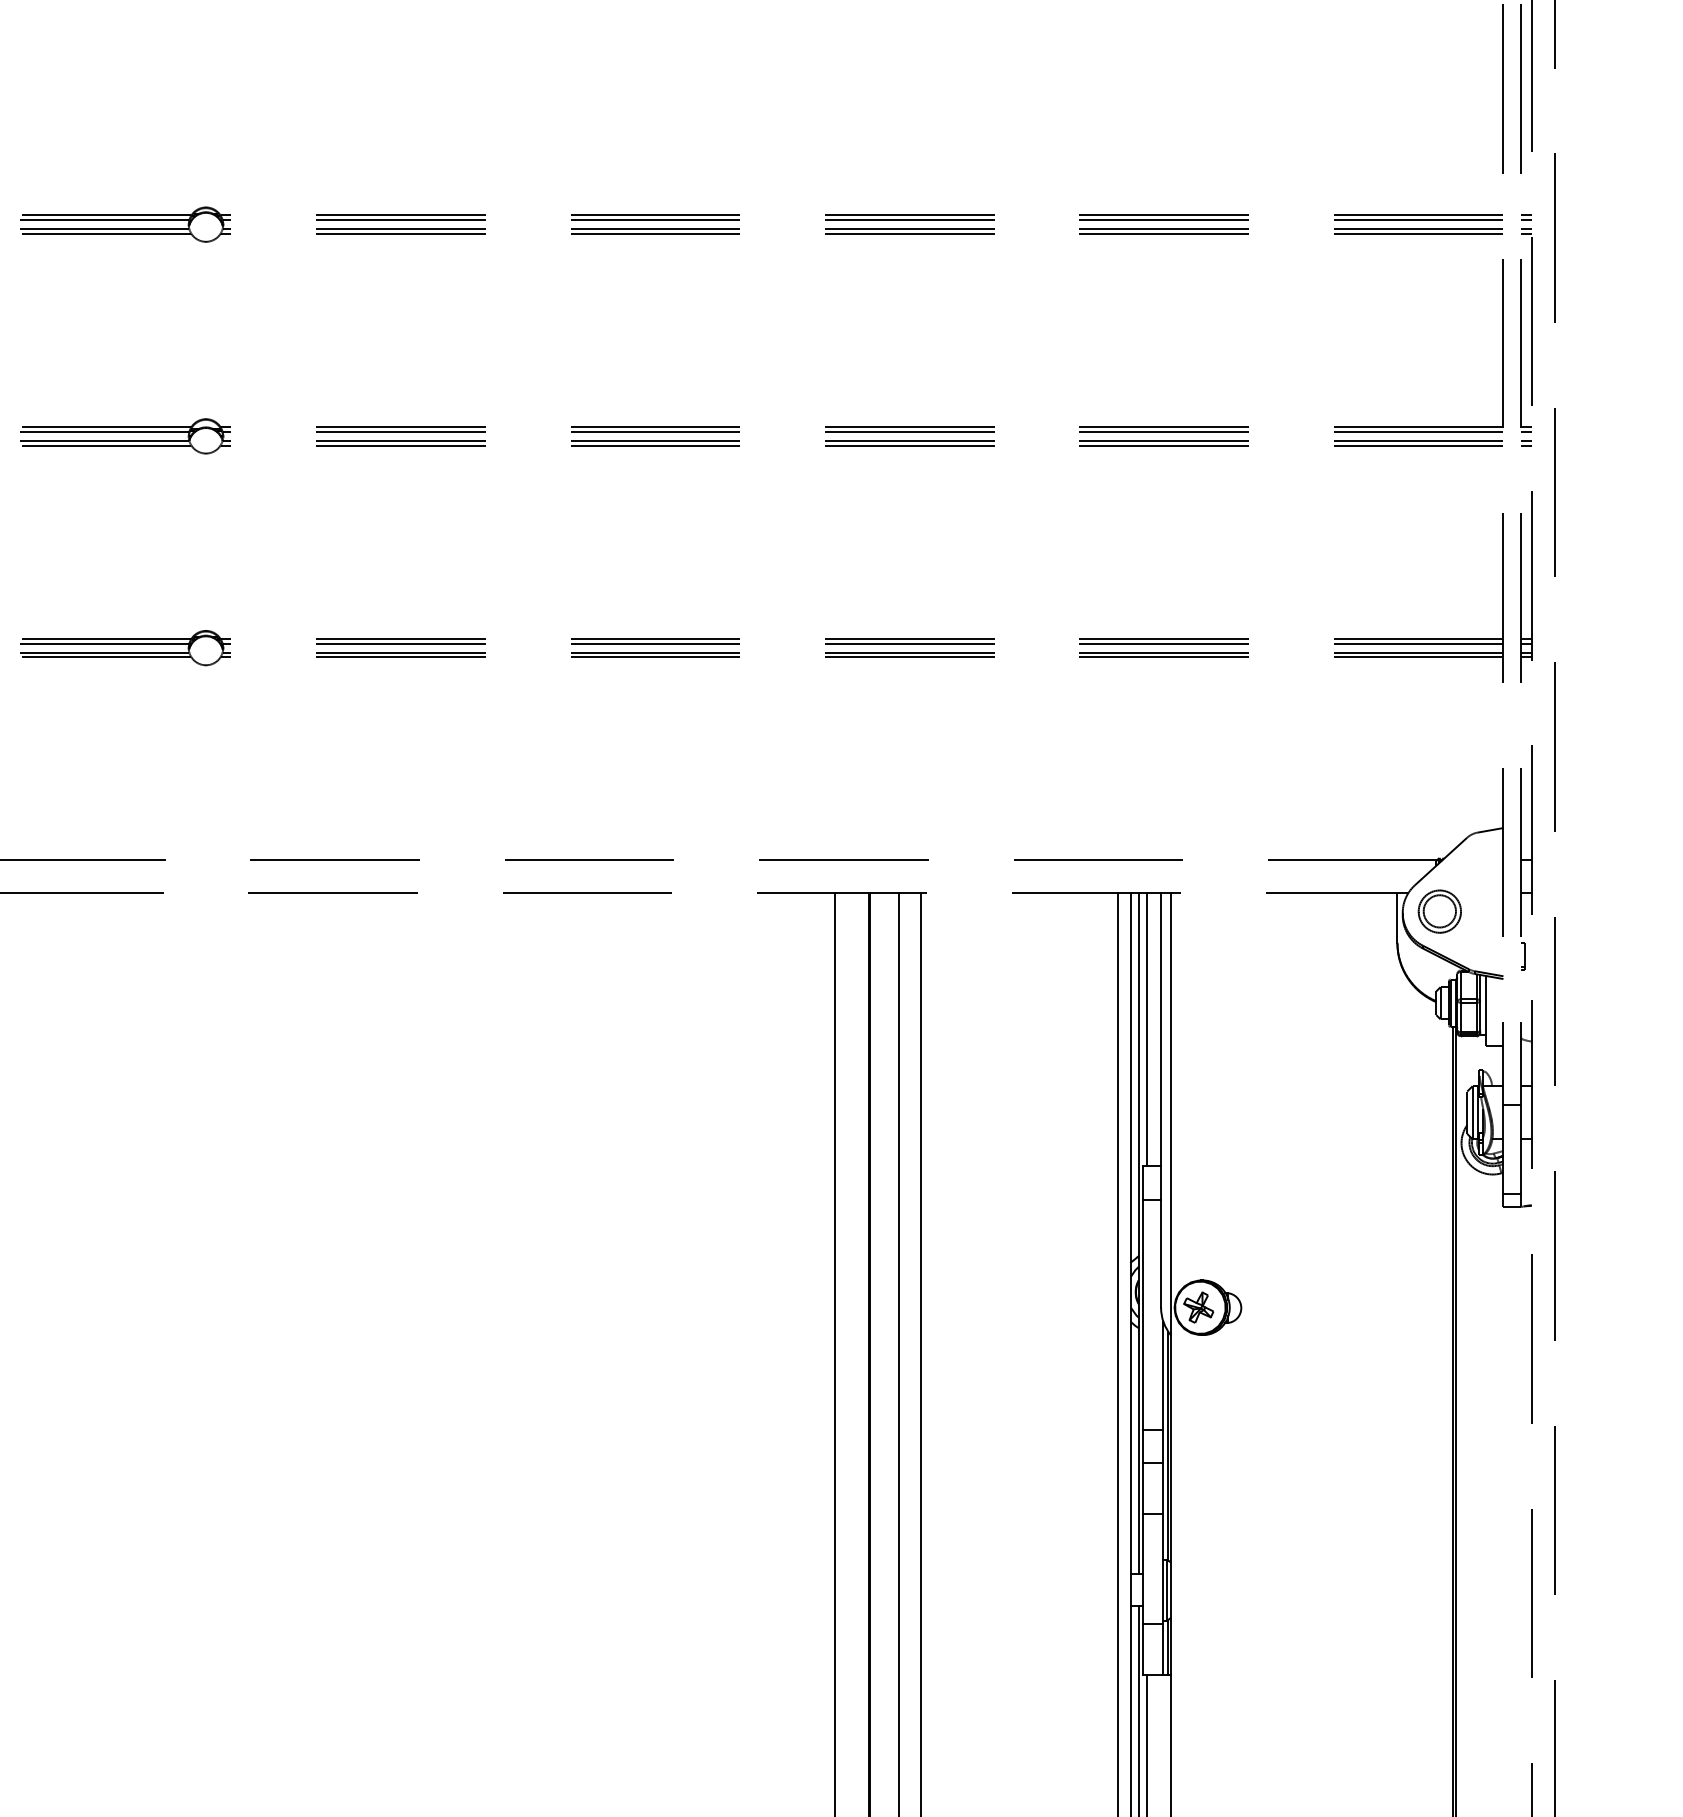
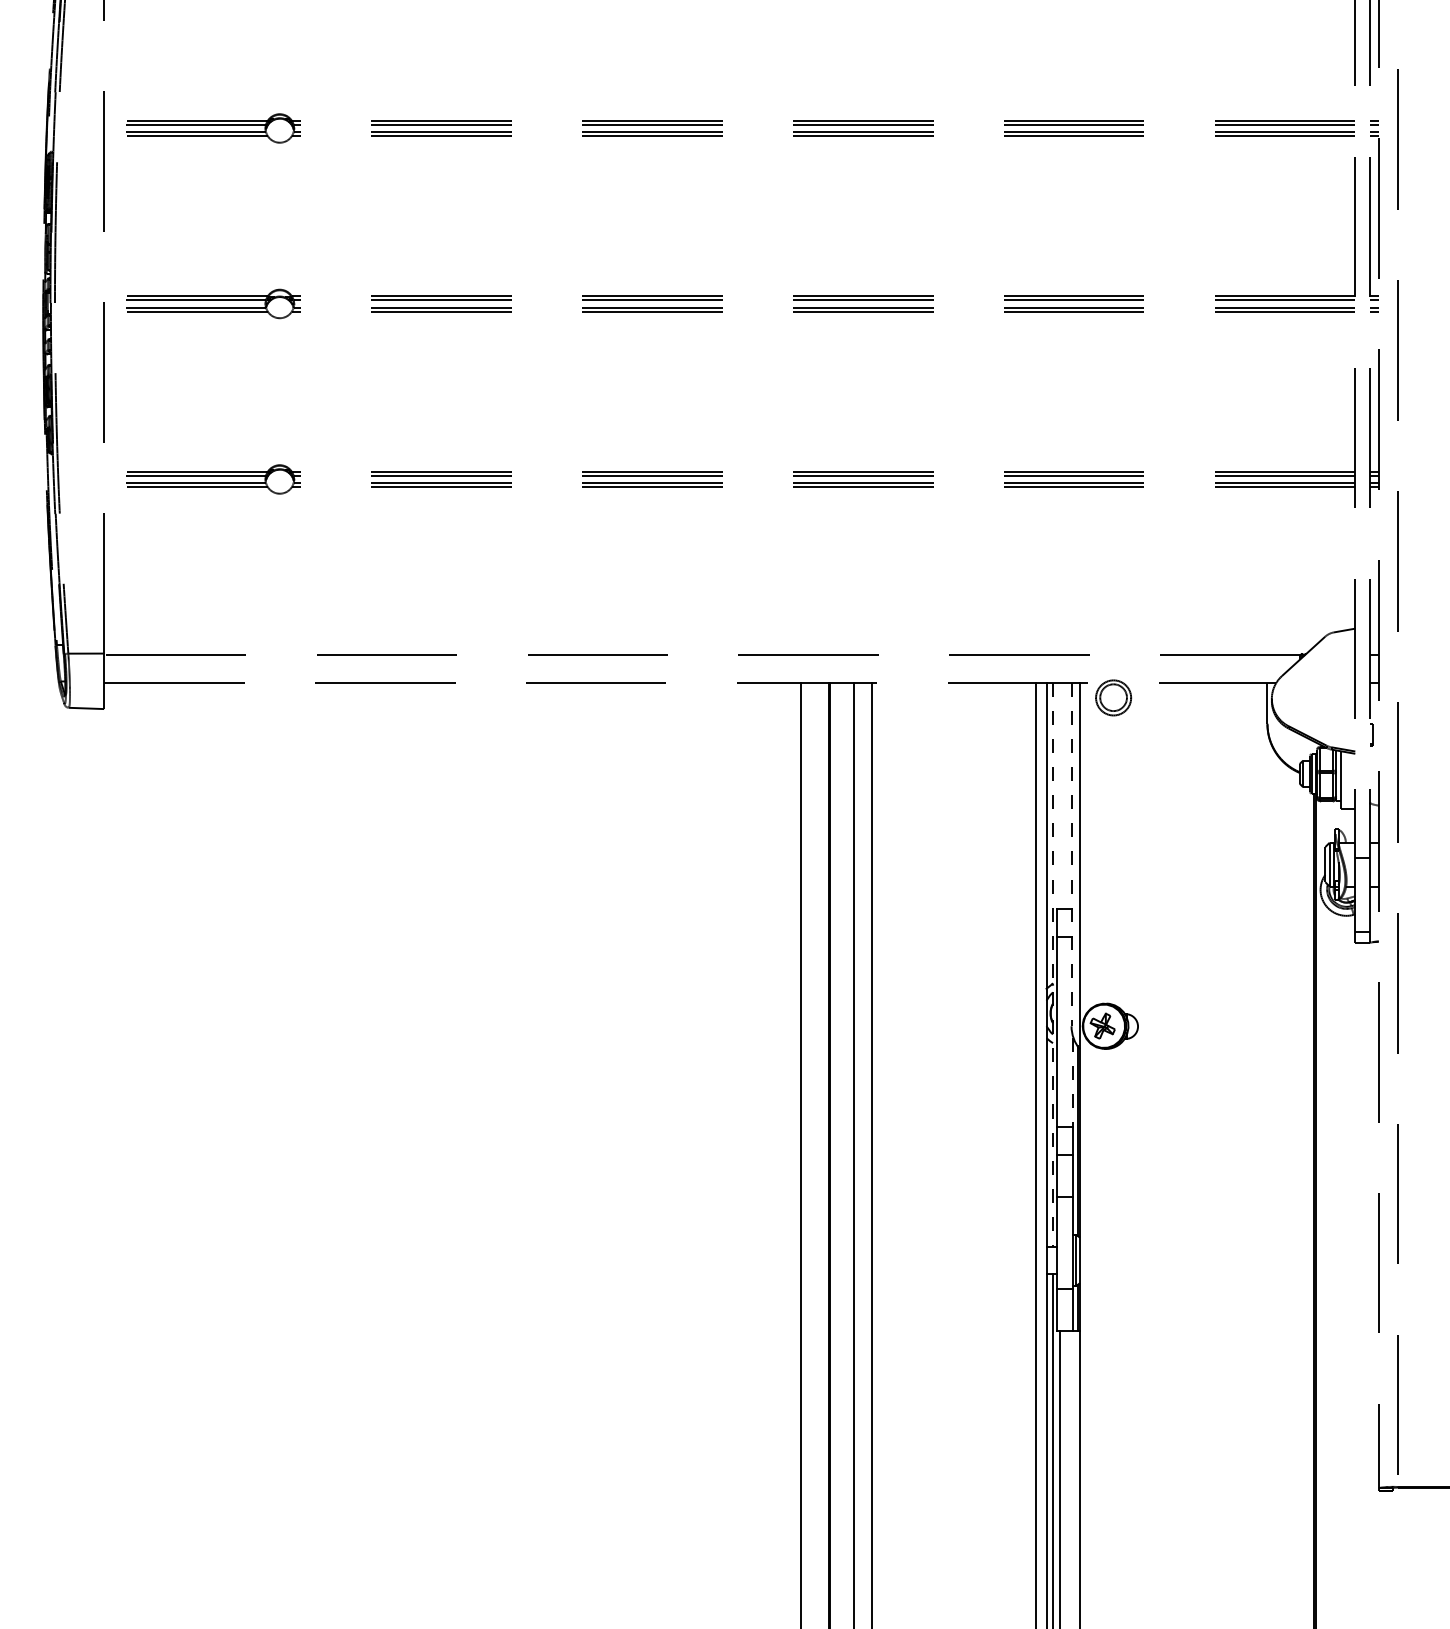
part: (1439, 911) -> (1113, 697), moved
line: (1146, 1029) -> (1059, 795), removed
line: (1161, 1100) -> (1071, 854), solid -> dashed
line: (1138, 1234) -> (1052, 965), solid -> dashed
line: (1163, 1375) -> (1073, 1082), solid -> dashed

